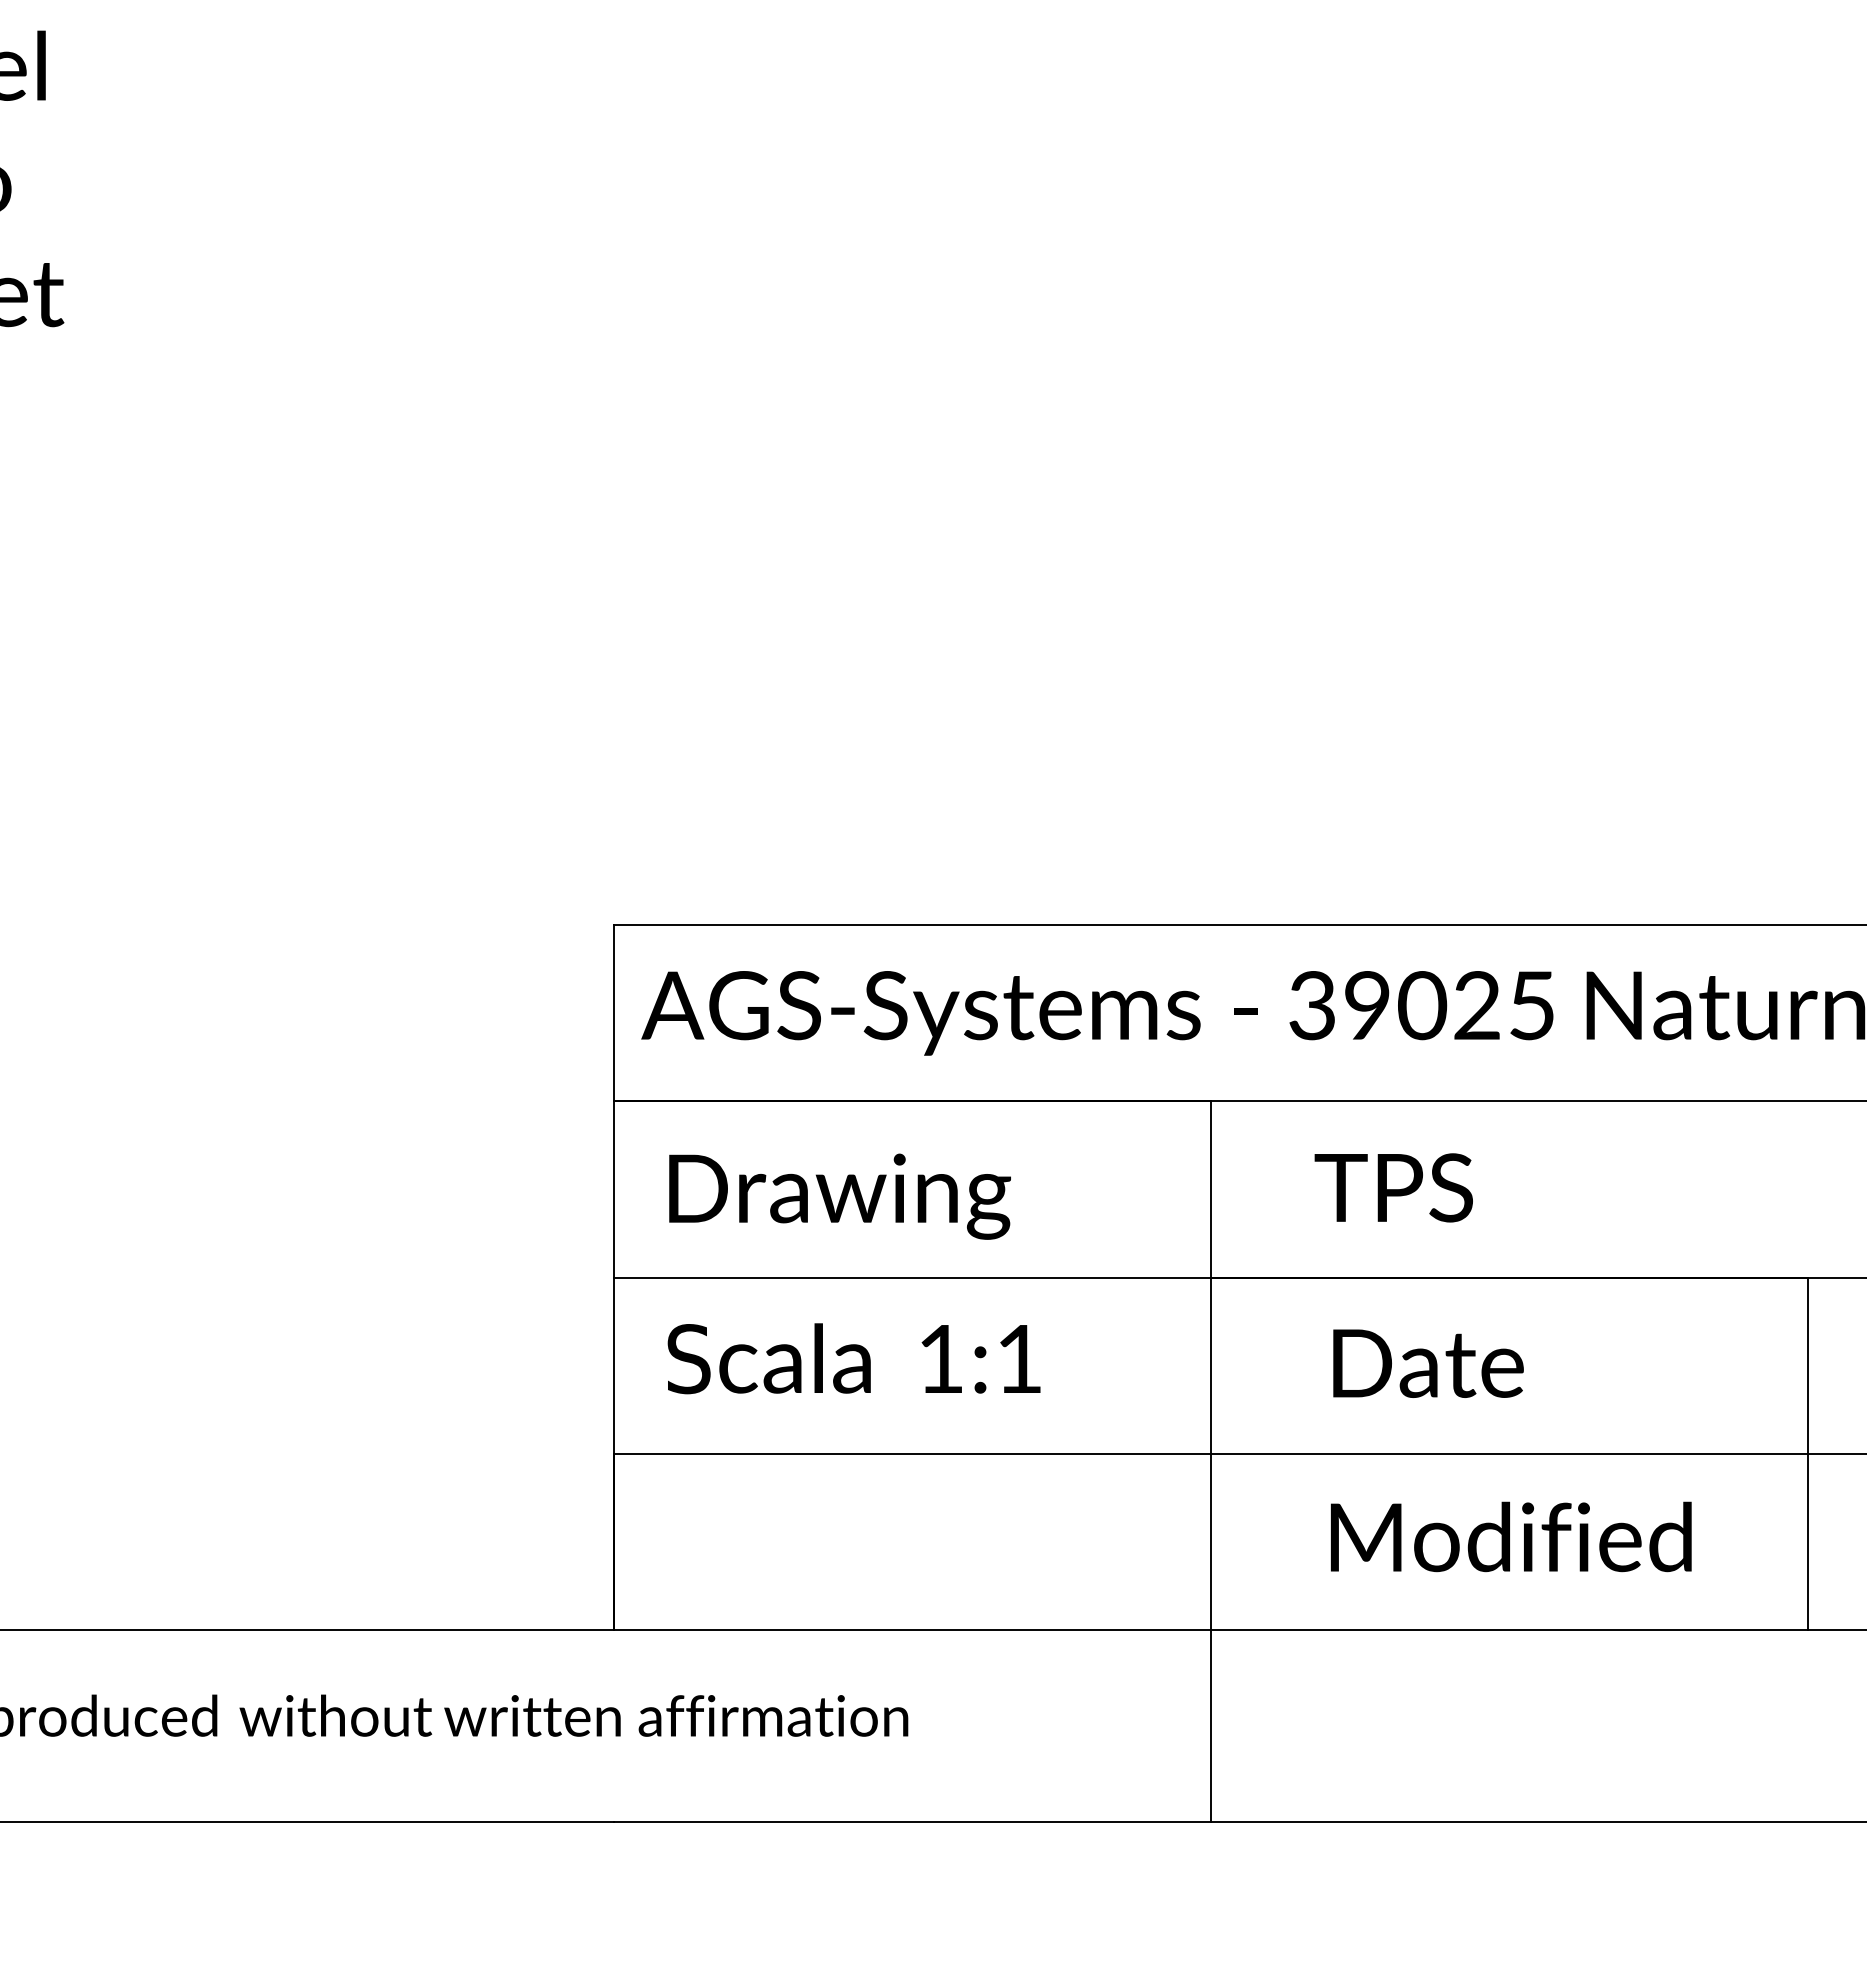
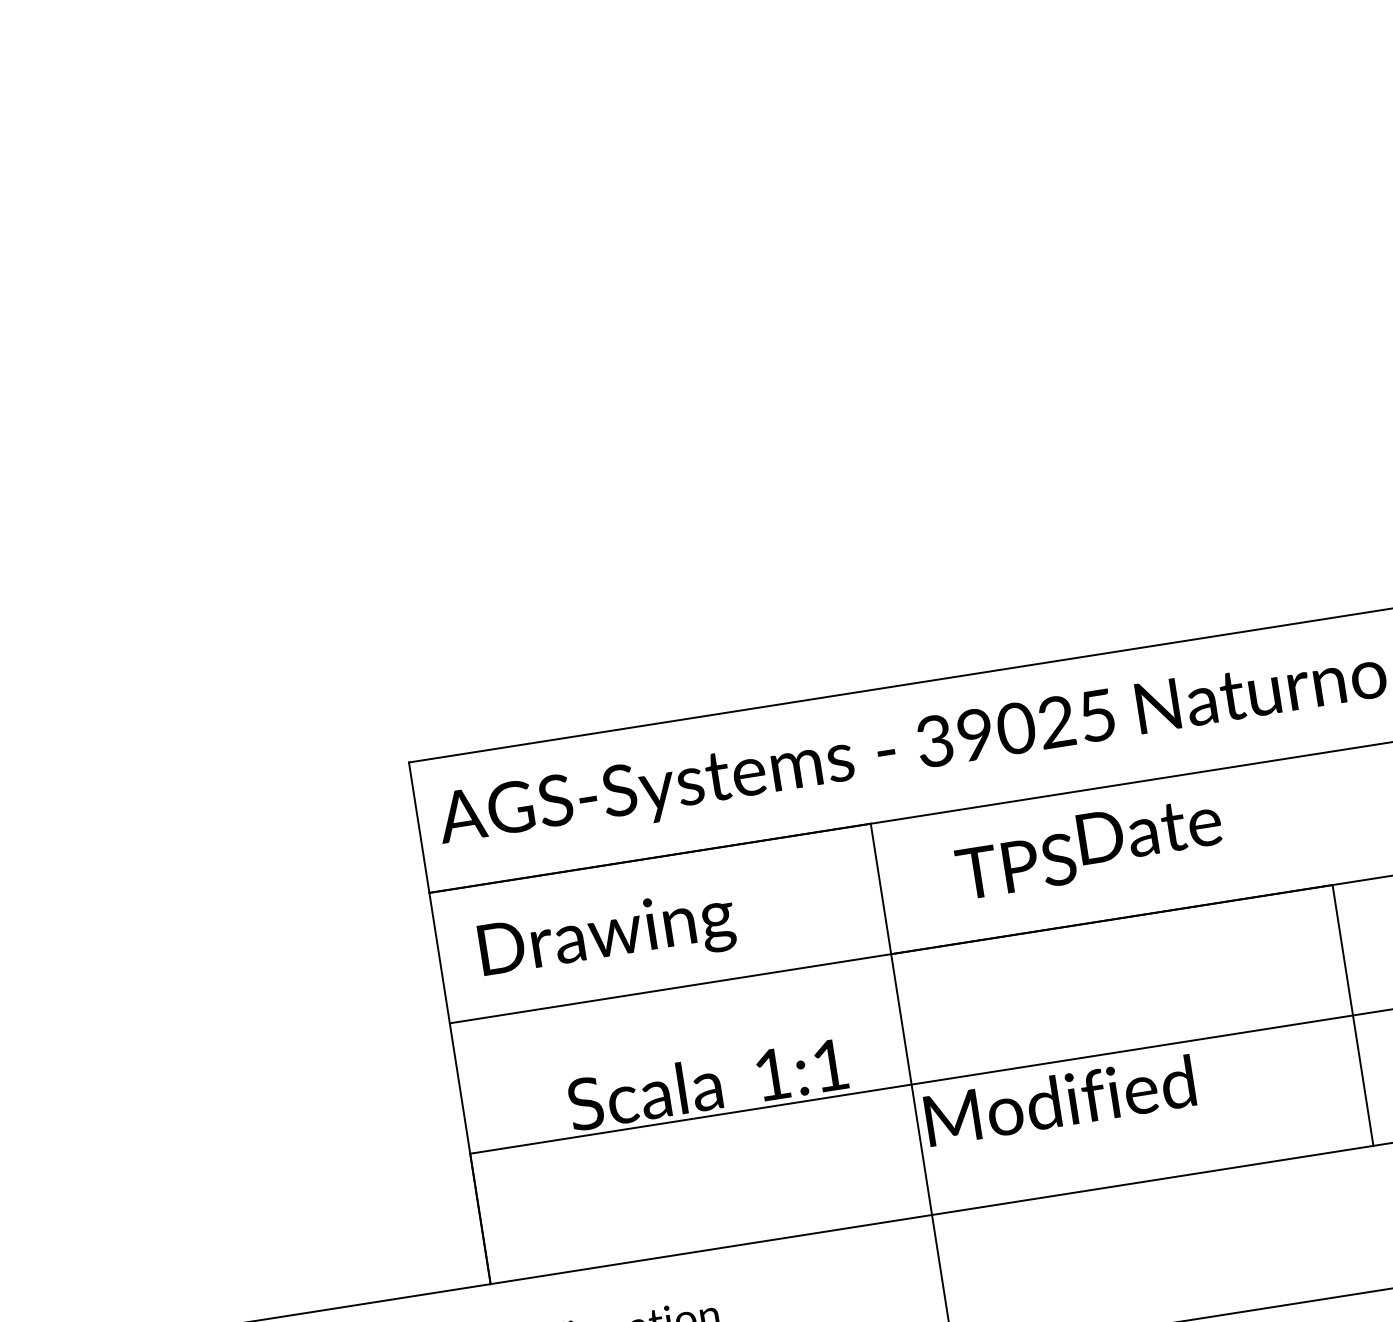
text: (853, 1358) -> (707, 1084), moved
text: (1428, 1363) -> (1149, 829), moved
text: (1511, 1536) -> (1060, 1100), moved

